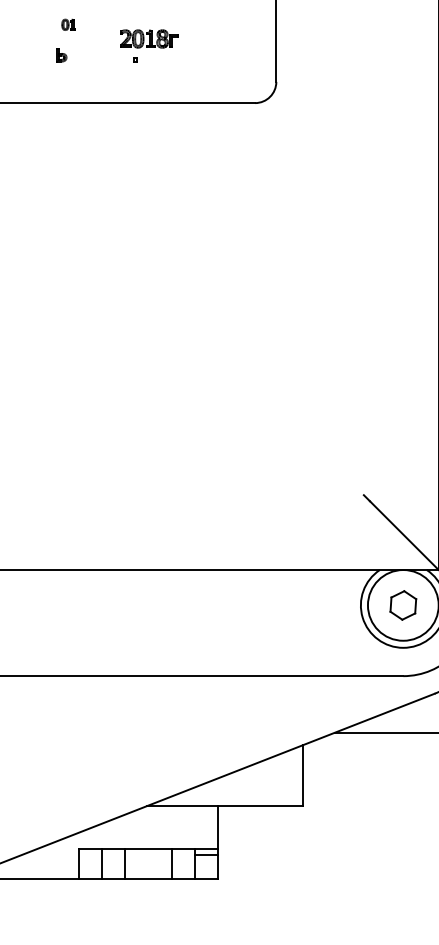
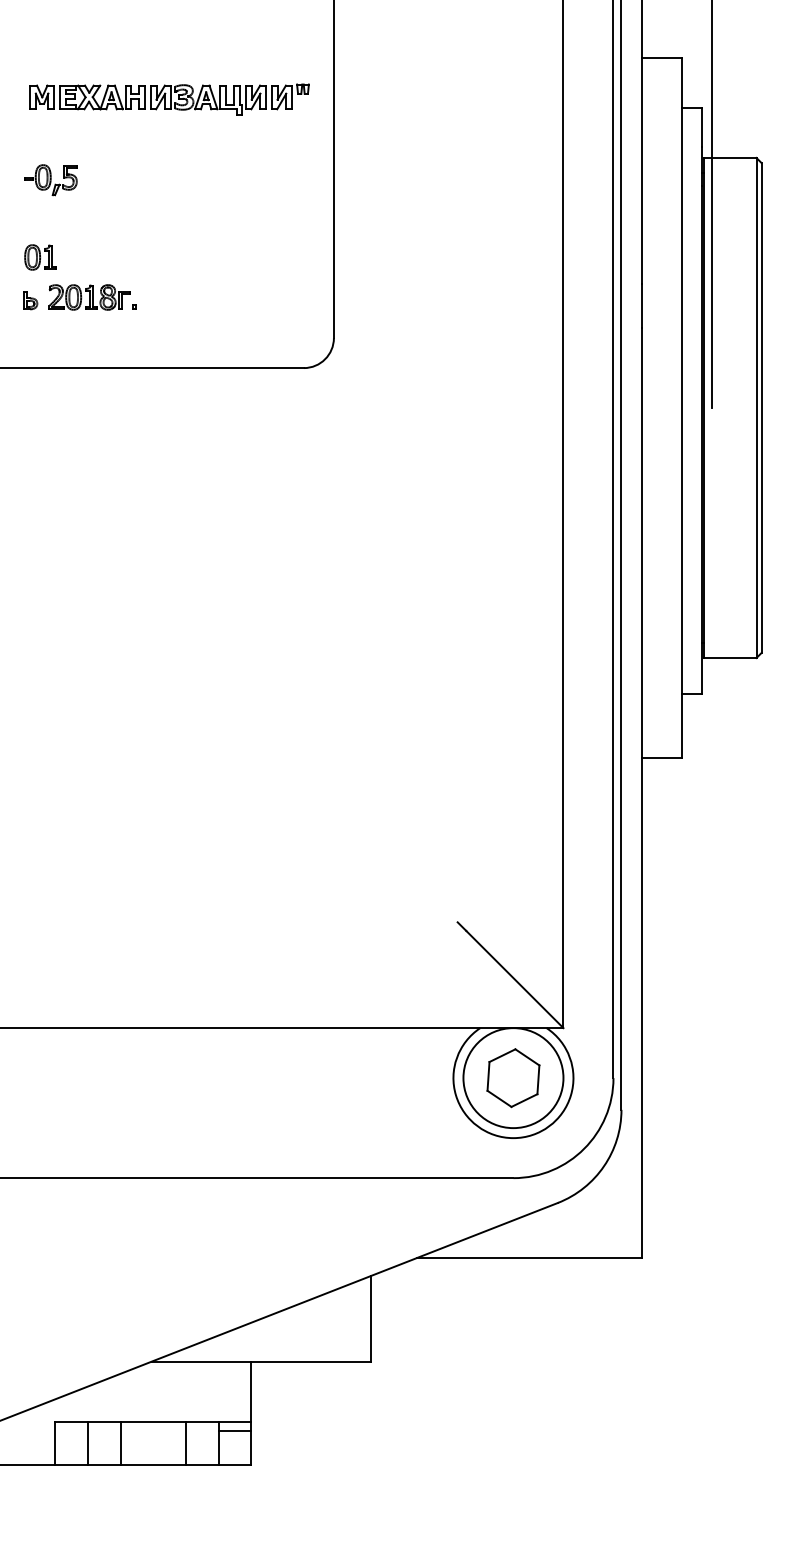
part: (68, 24) -> (40, 257), size x1.67
part: (149, 39) -> (89, 297), moved
part: (403, 605) -> (513, 1078), size x1.43

